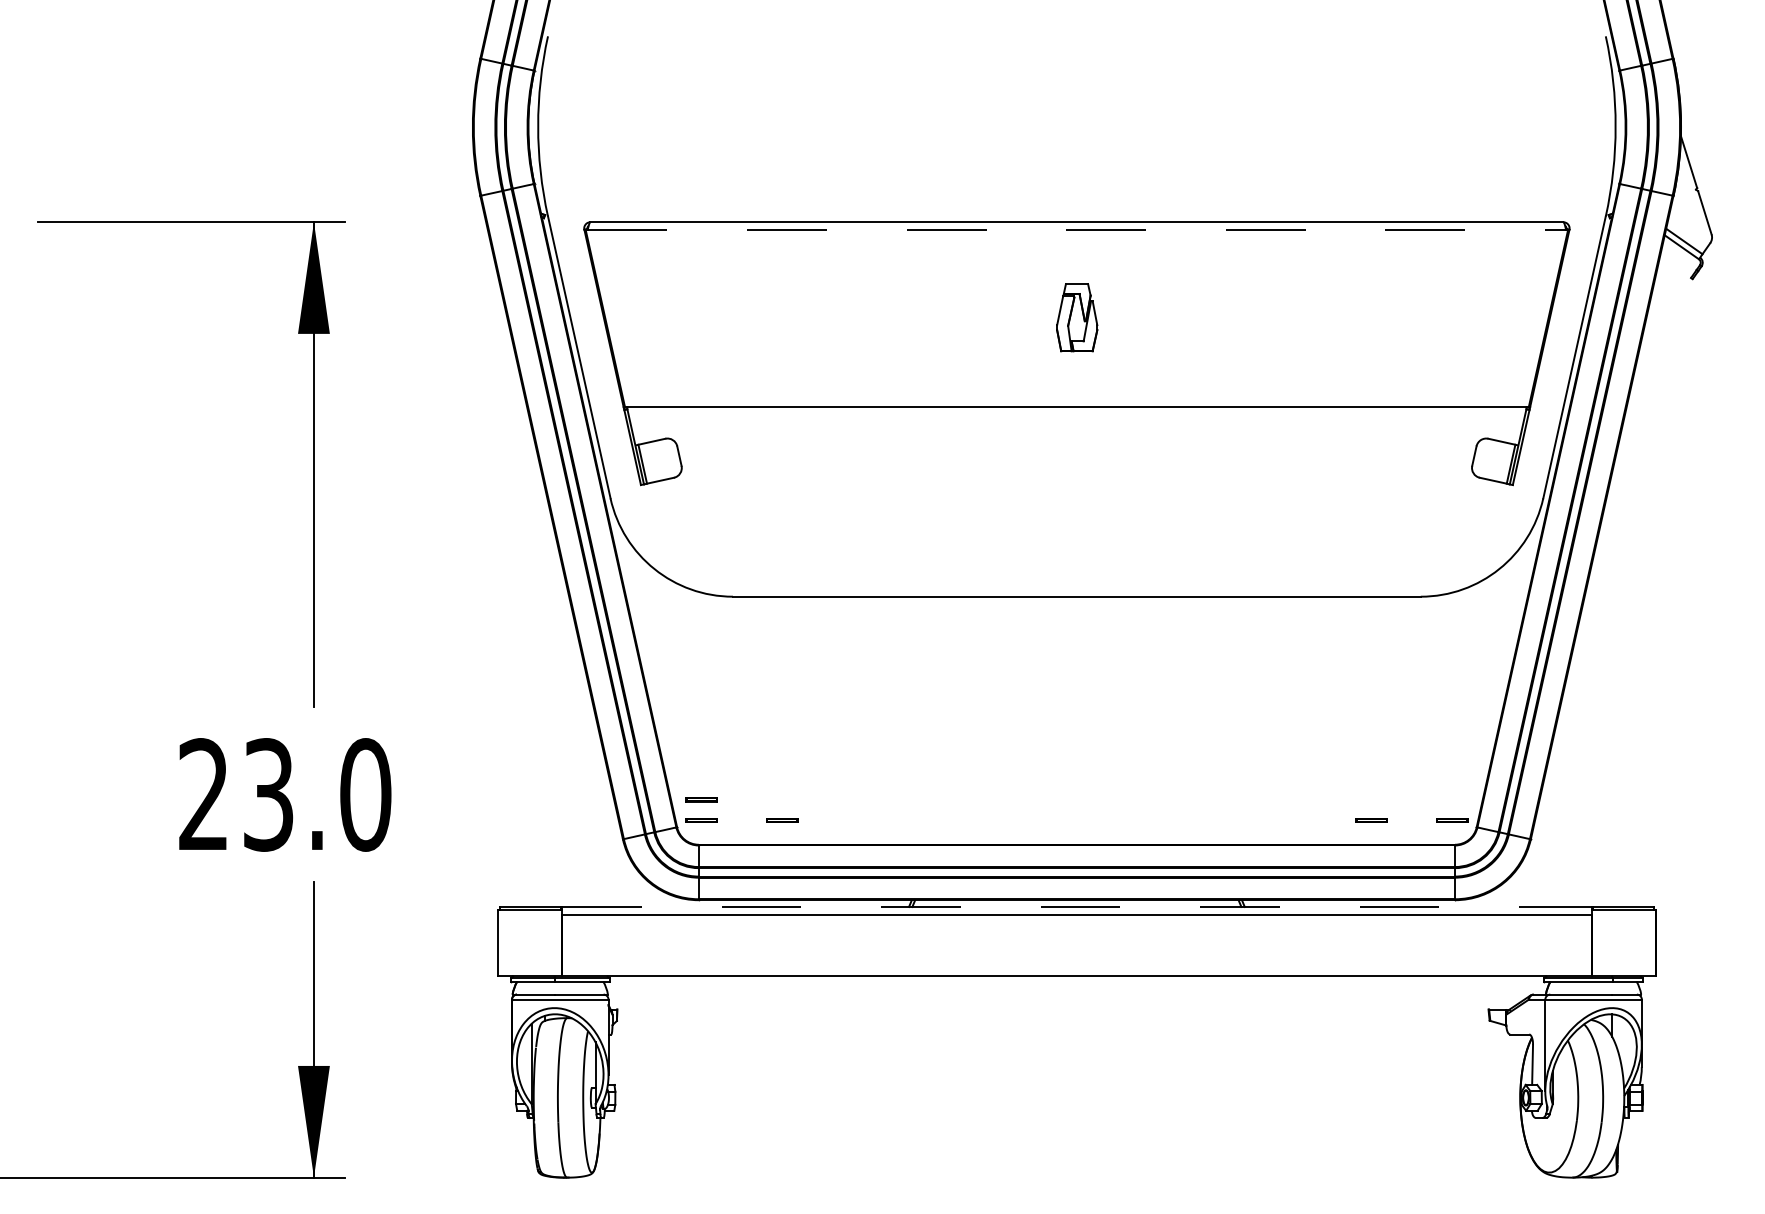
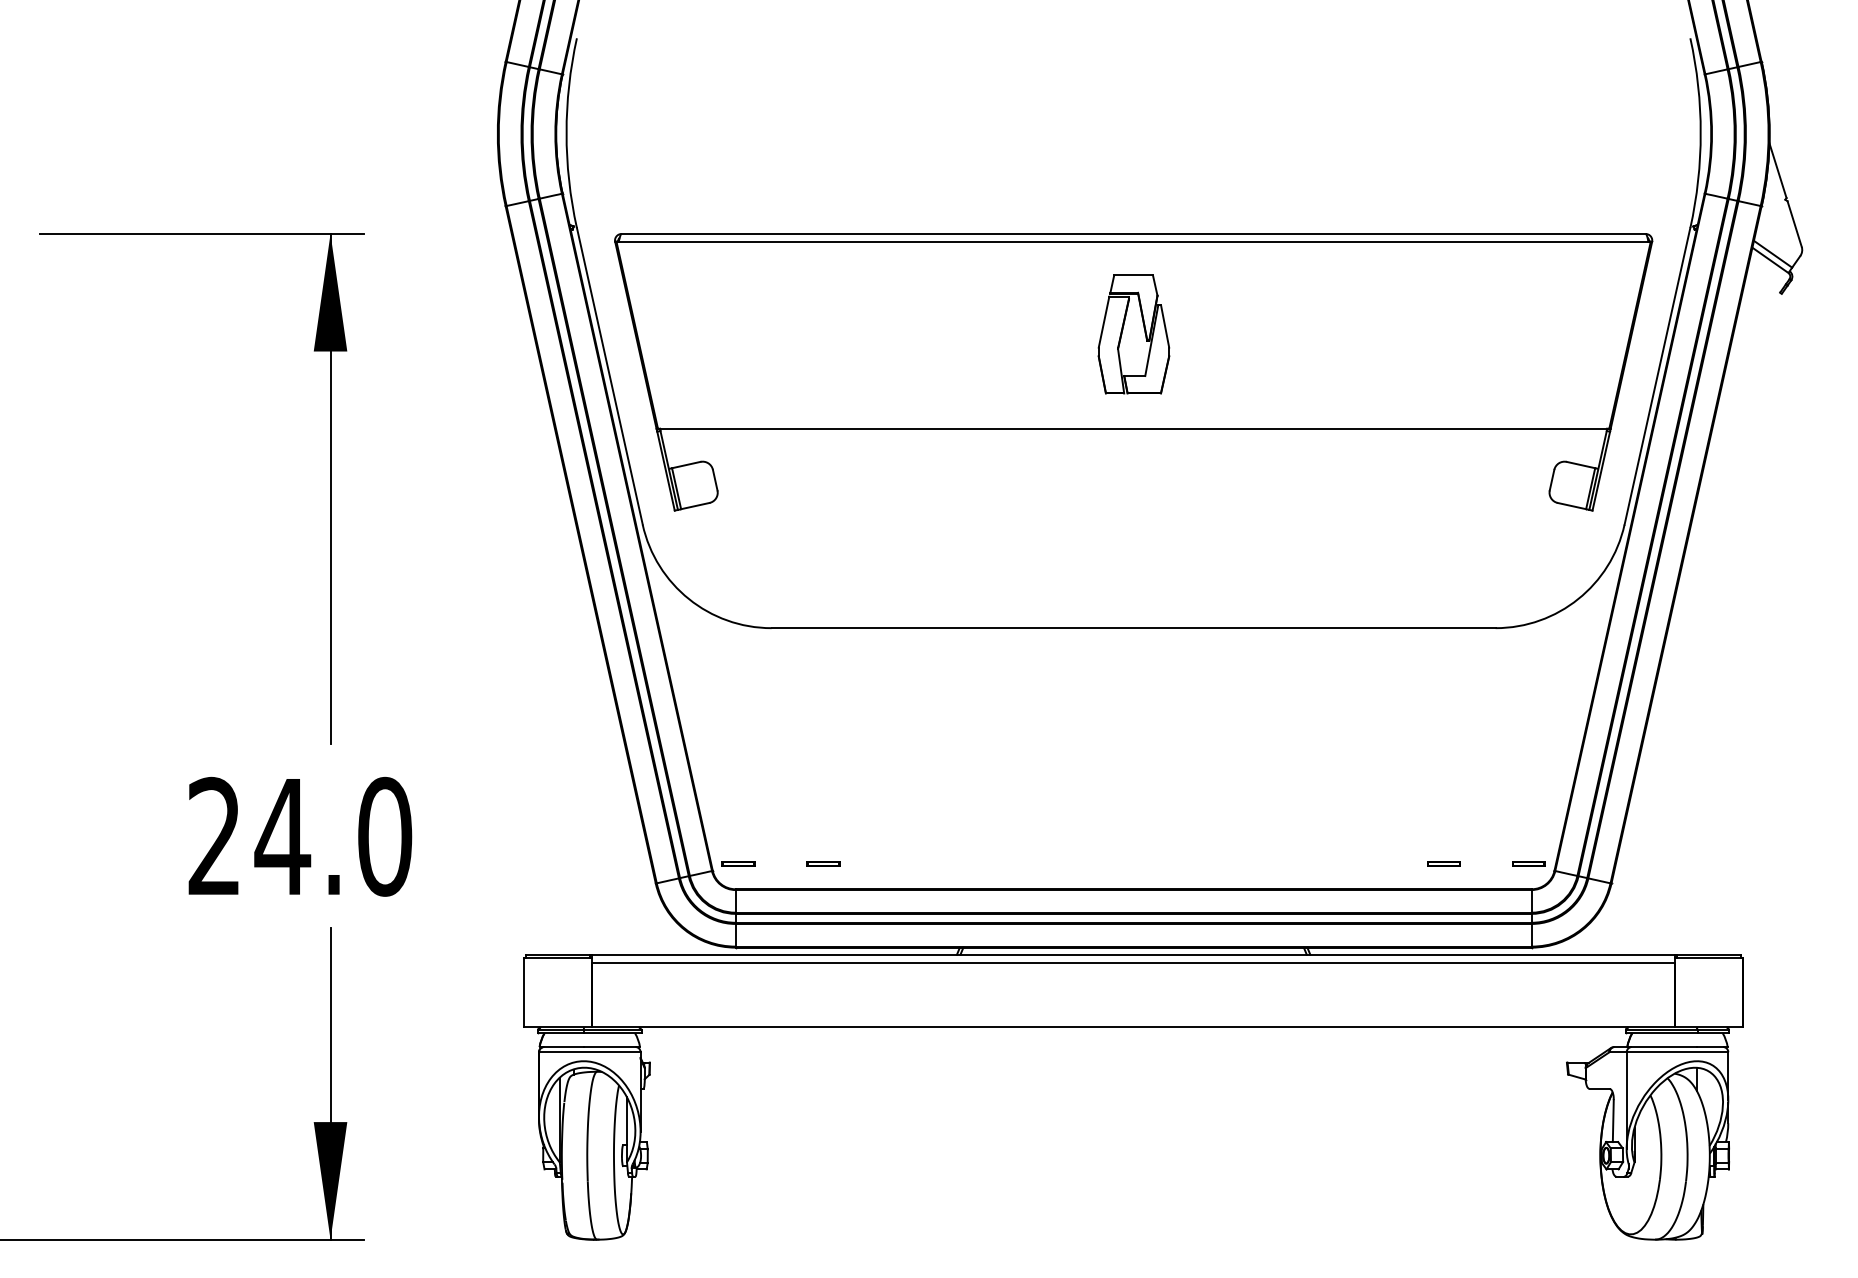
line: (1076, 229) -> (1133, 241), dashed -> solid
part: (1076, 317) -> (1133, 334), size x1.67
text: (268, 794) -> (282, 836), 23.0 -> 24.0
part: (701, 799) -> (738, 841), removed
line: (1076, 906) -> (1133, 954), dashed -> solid

